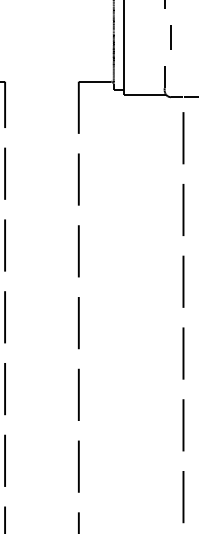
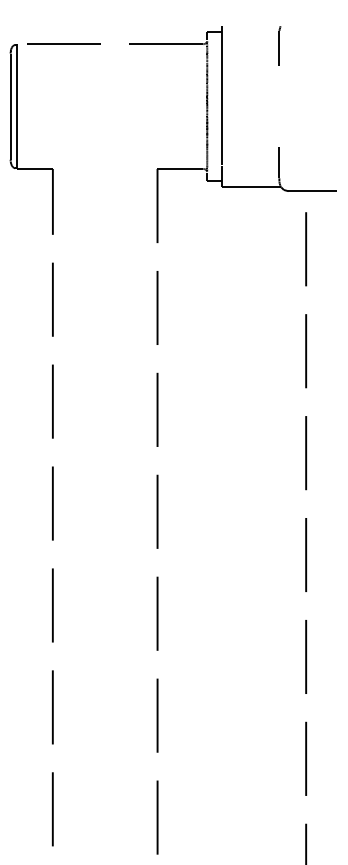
line: (171, 37) -> (288, 106), removed

